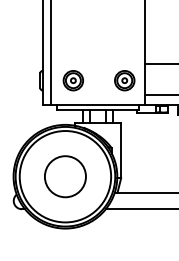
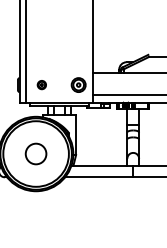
part: (72, 79) -> (41, 84), size x0.6
circle: (64, 175) -> (35, 153), size x0.7

